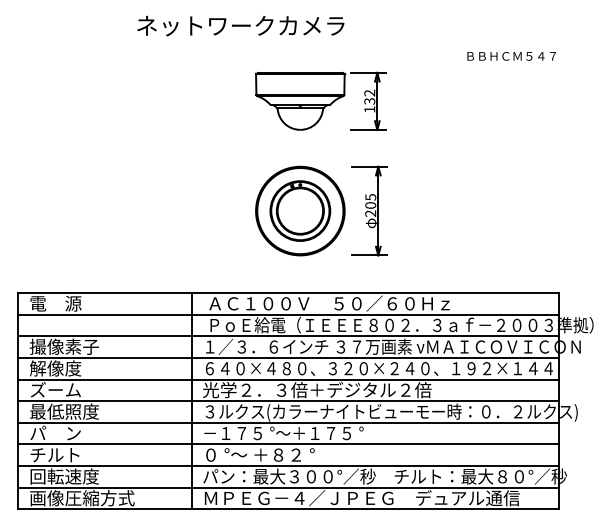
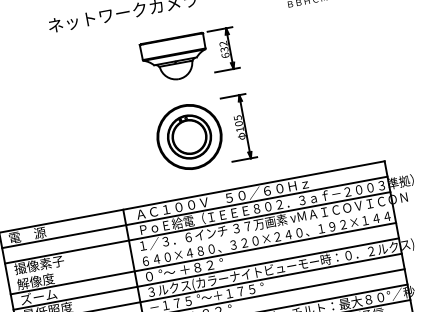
text: (369, 109) -> (225, 55), 132 -> 632
text: (370, 213) -> (239, 129), 205 -> 105
line: (288, 357) -> (200, 242), removed
text: (317, 389) -> (225, 261), 光学２．３倍＋デジタル２倍 -> ０ °～ ＋８２ °

